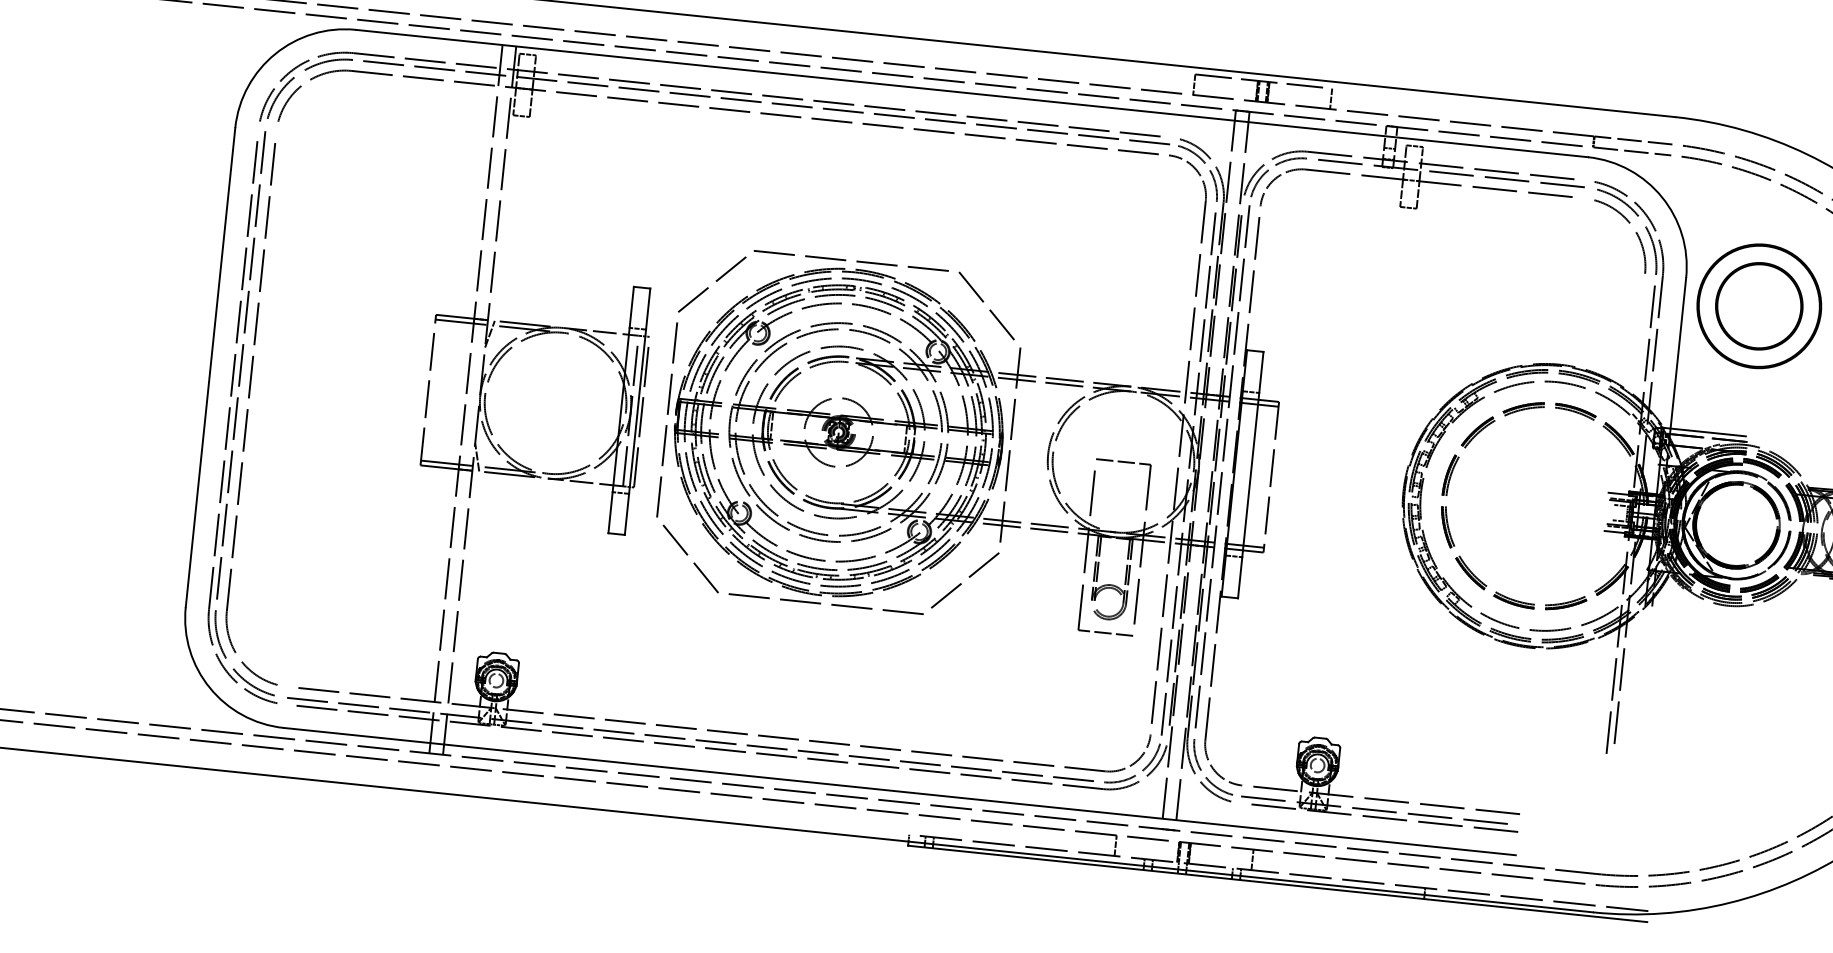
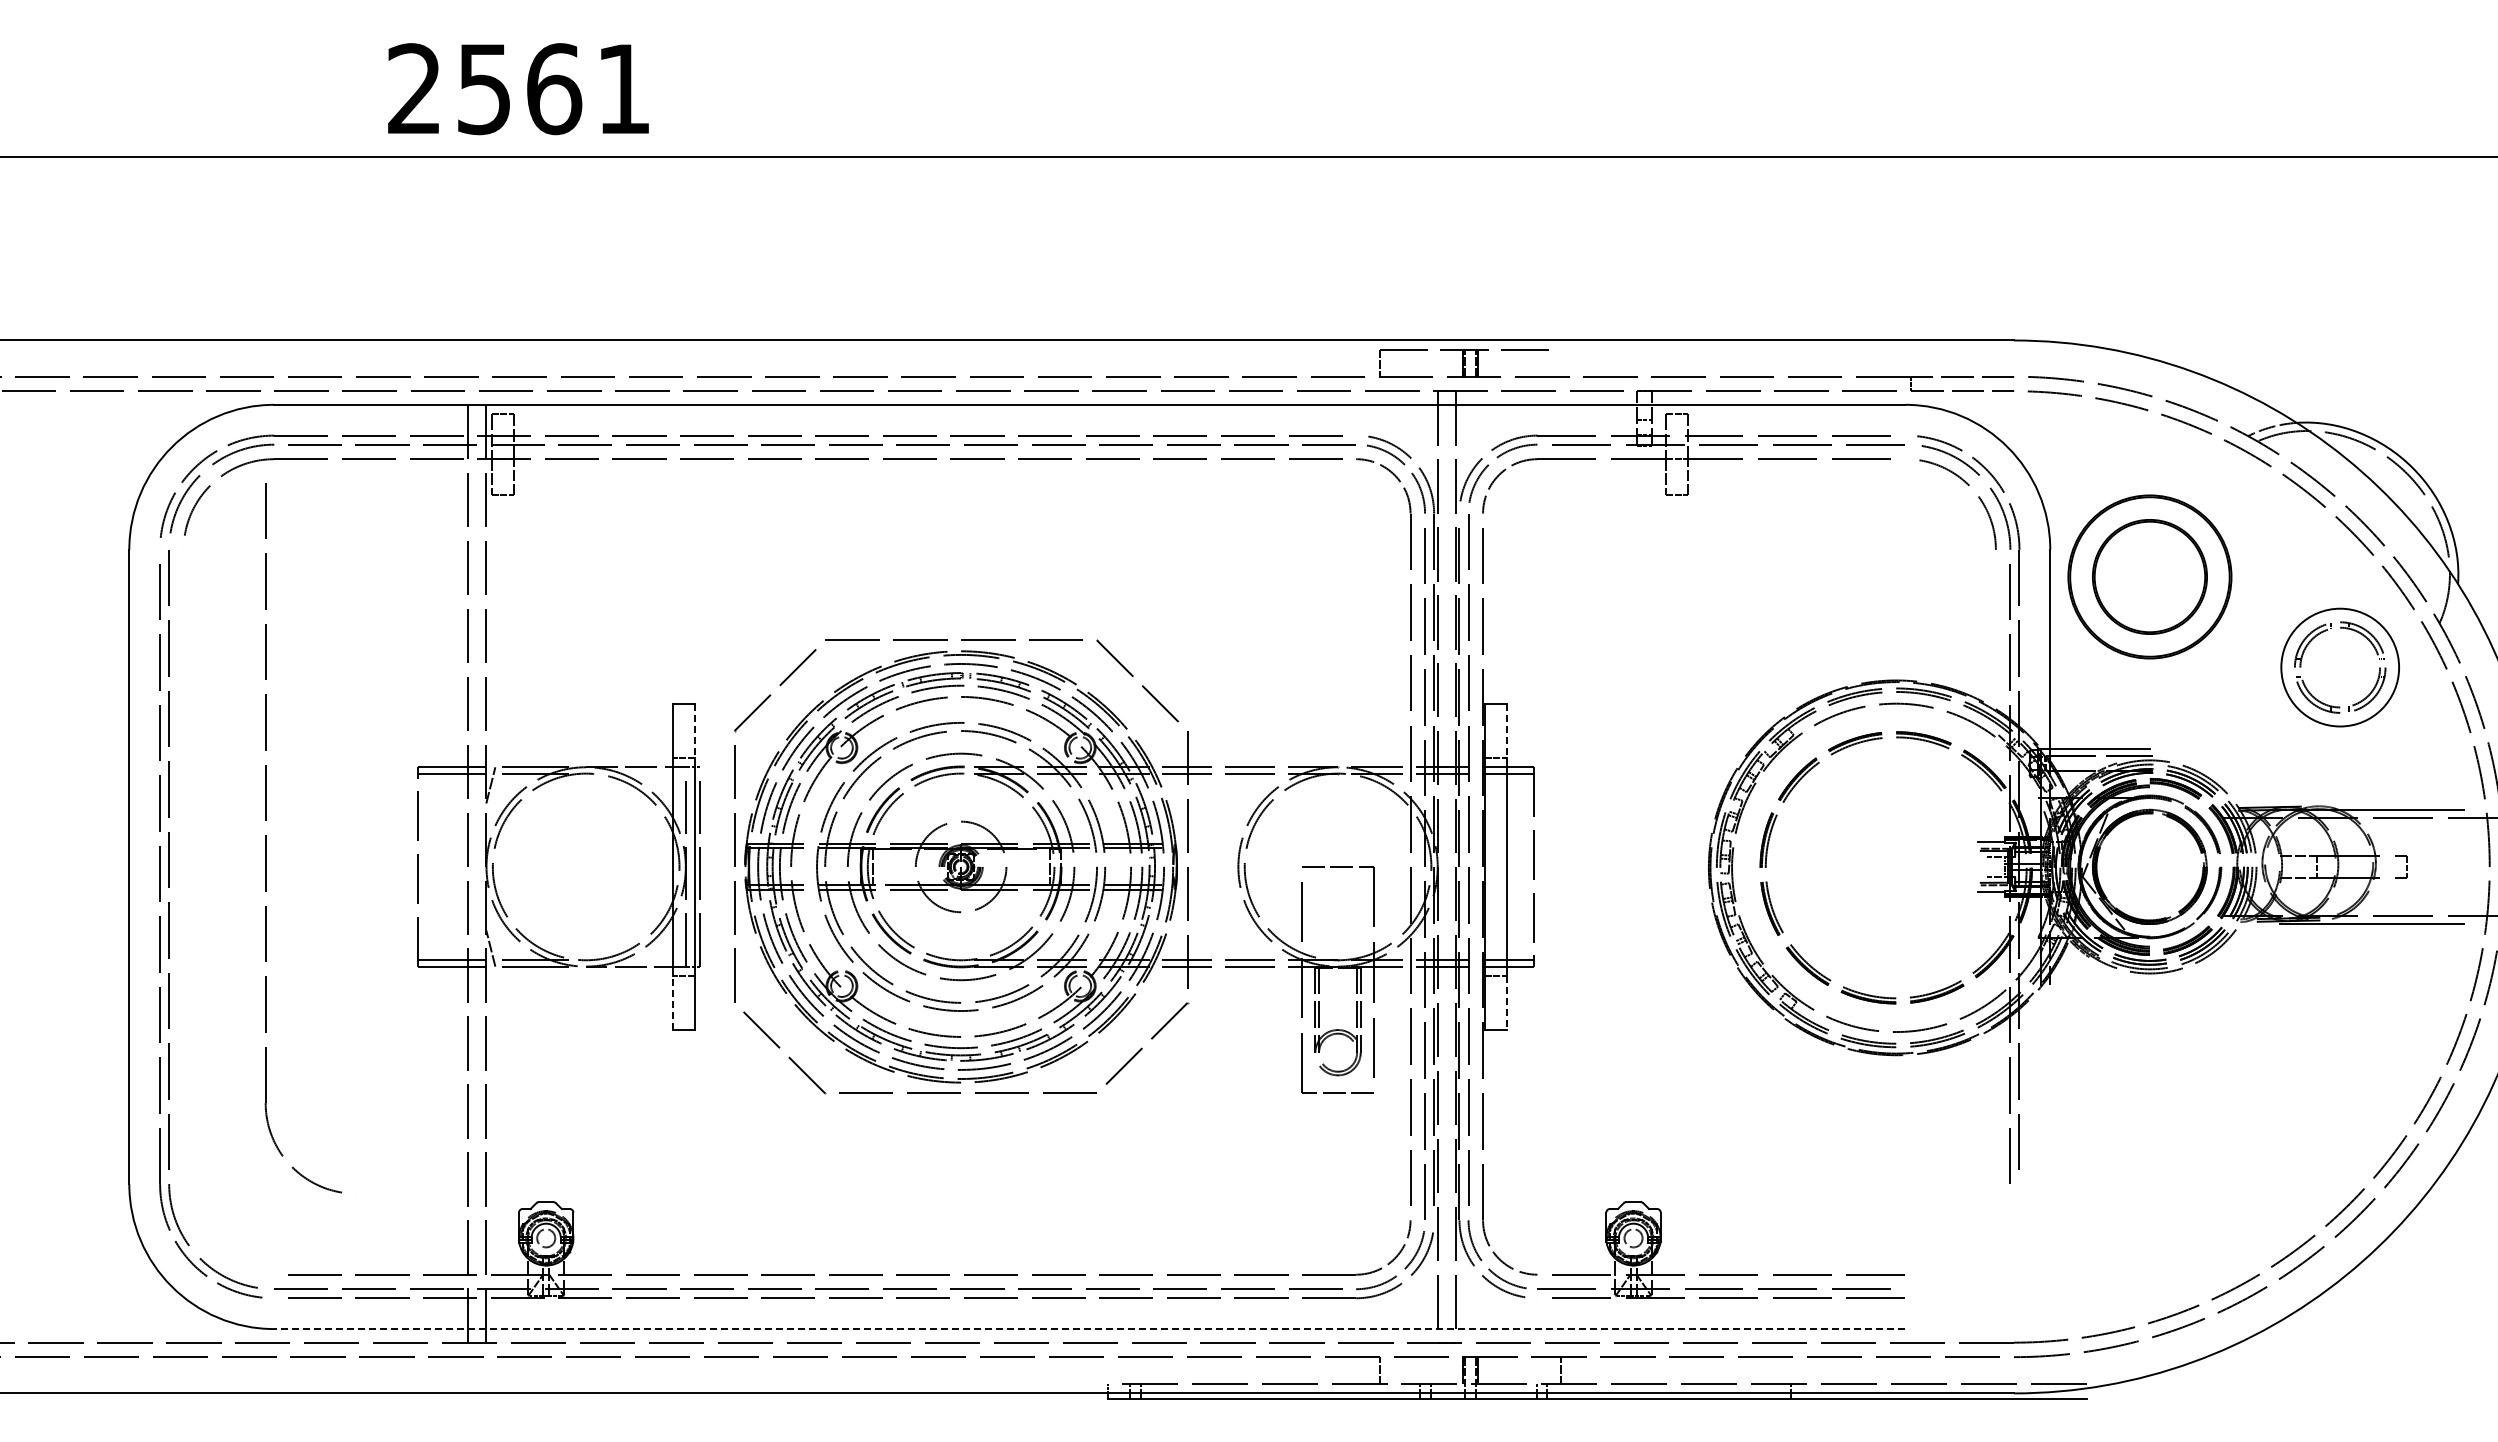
line: (1330, 98) -> (1560, 362), removed
line: (647, 309) -> (694, 731), solid -> dashed
line: (1261, 372) -> (1506, 731), solid -> dashed
part: (248, 411) -> (266, 838), moved
line: (610, 512) -> (672, 1002), solid -> dashed
line: (1240, 578) -> (1506, 1003), solid -> dashed
line: (899, 791) -> (1089, 1329), solid -> dashed

